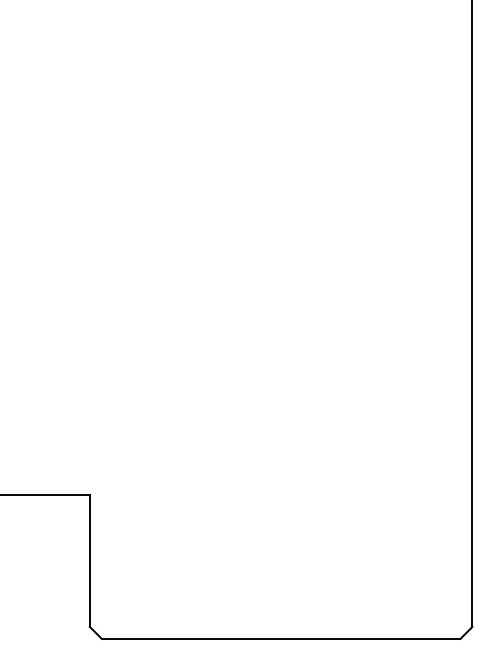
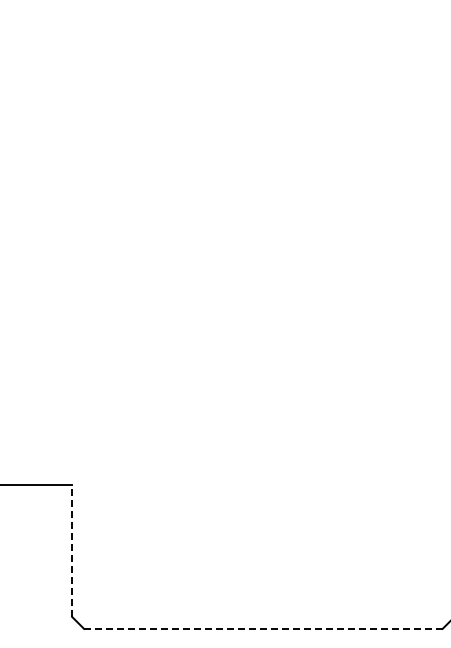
line: (89, 561) -> (71, 551), solid -> dashed
line: (280, 638) -> (262, 628), solid -> dashed

